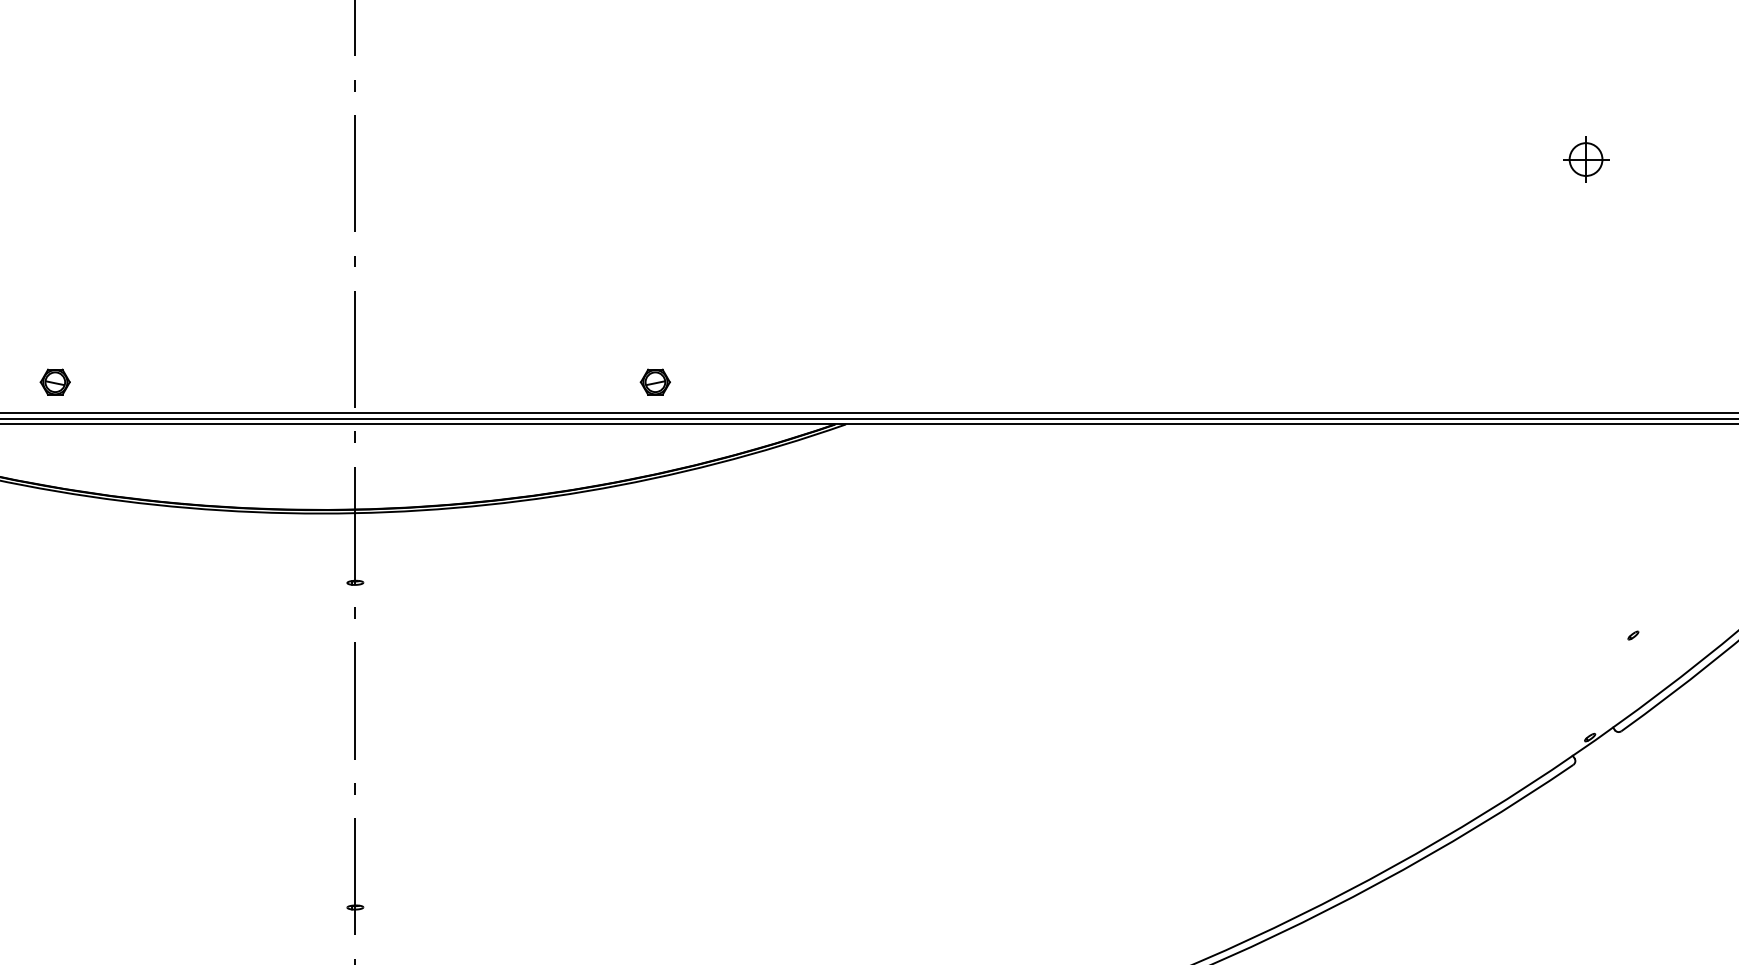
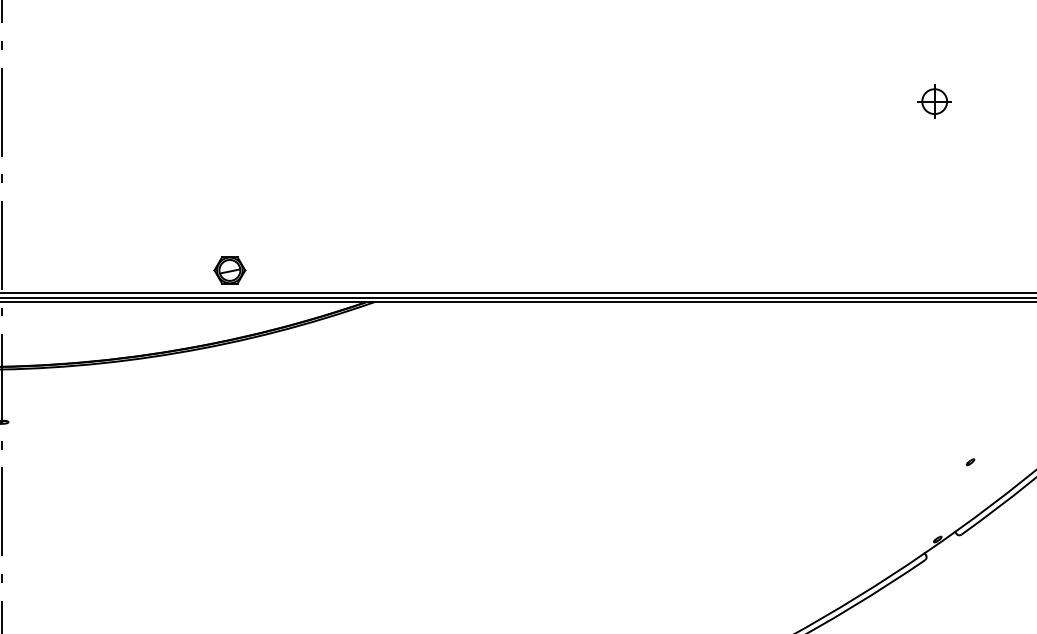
part: (654, 381) -> (229, 269), size x1.4

